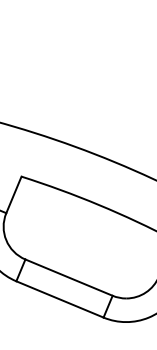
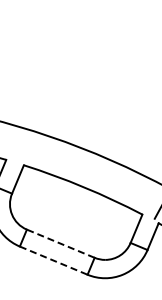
line: (68, 277) -> (60, 243), solid -> dashed
line: (59, 299) -> (53, 260), solid -> dashed

